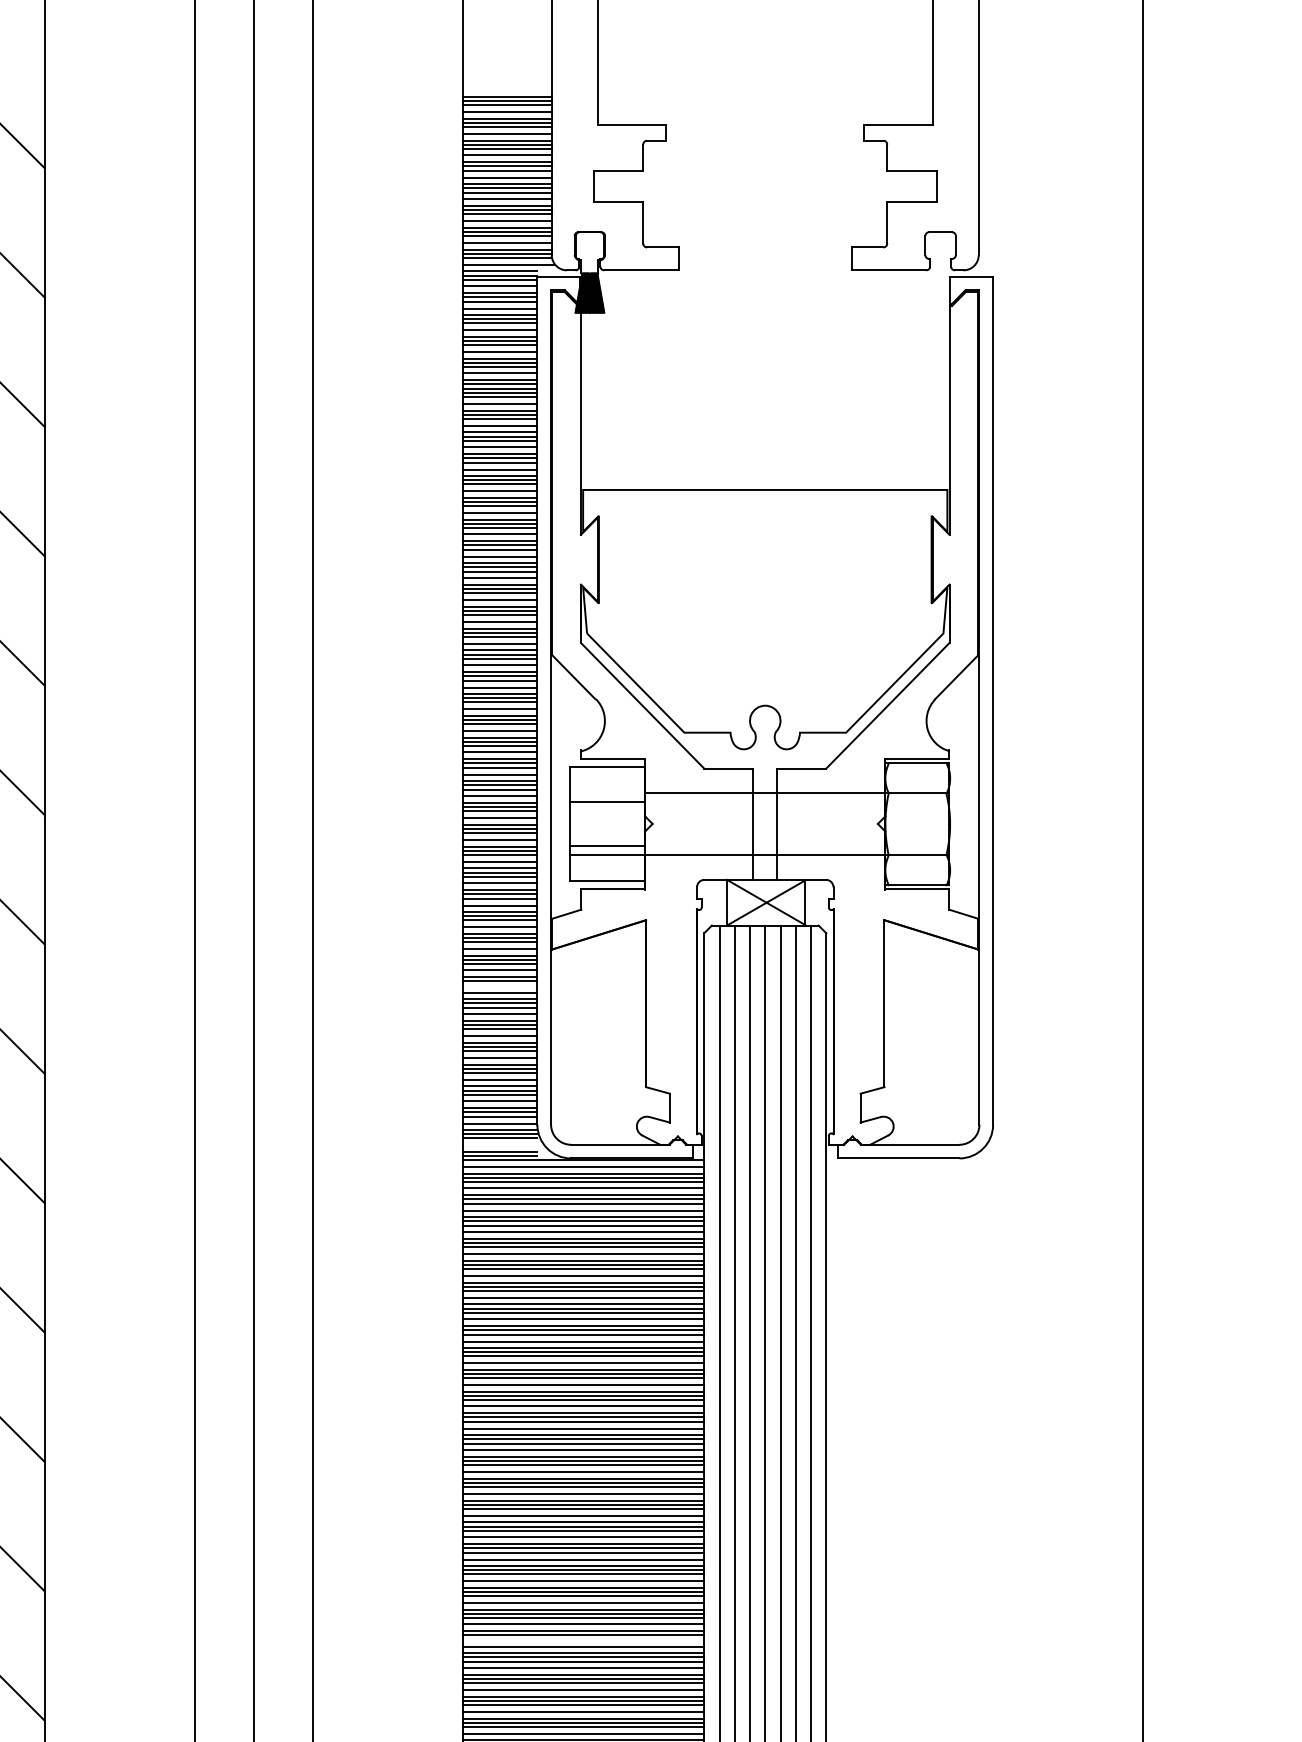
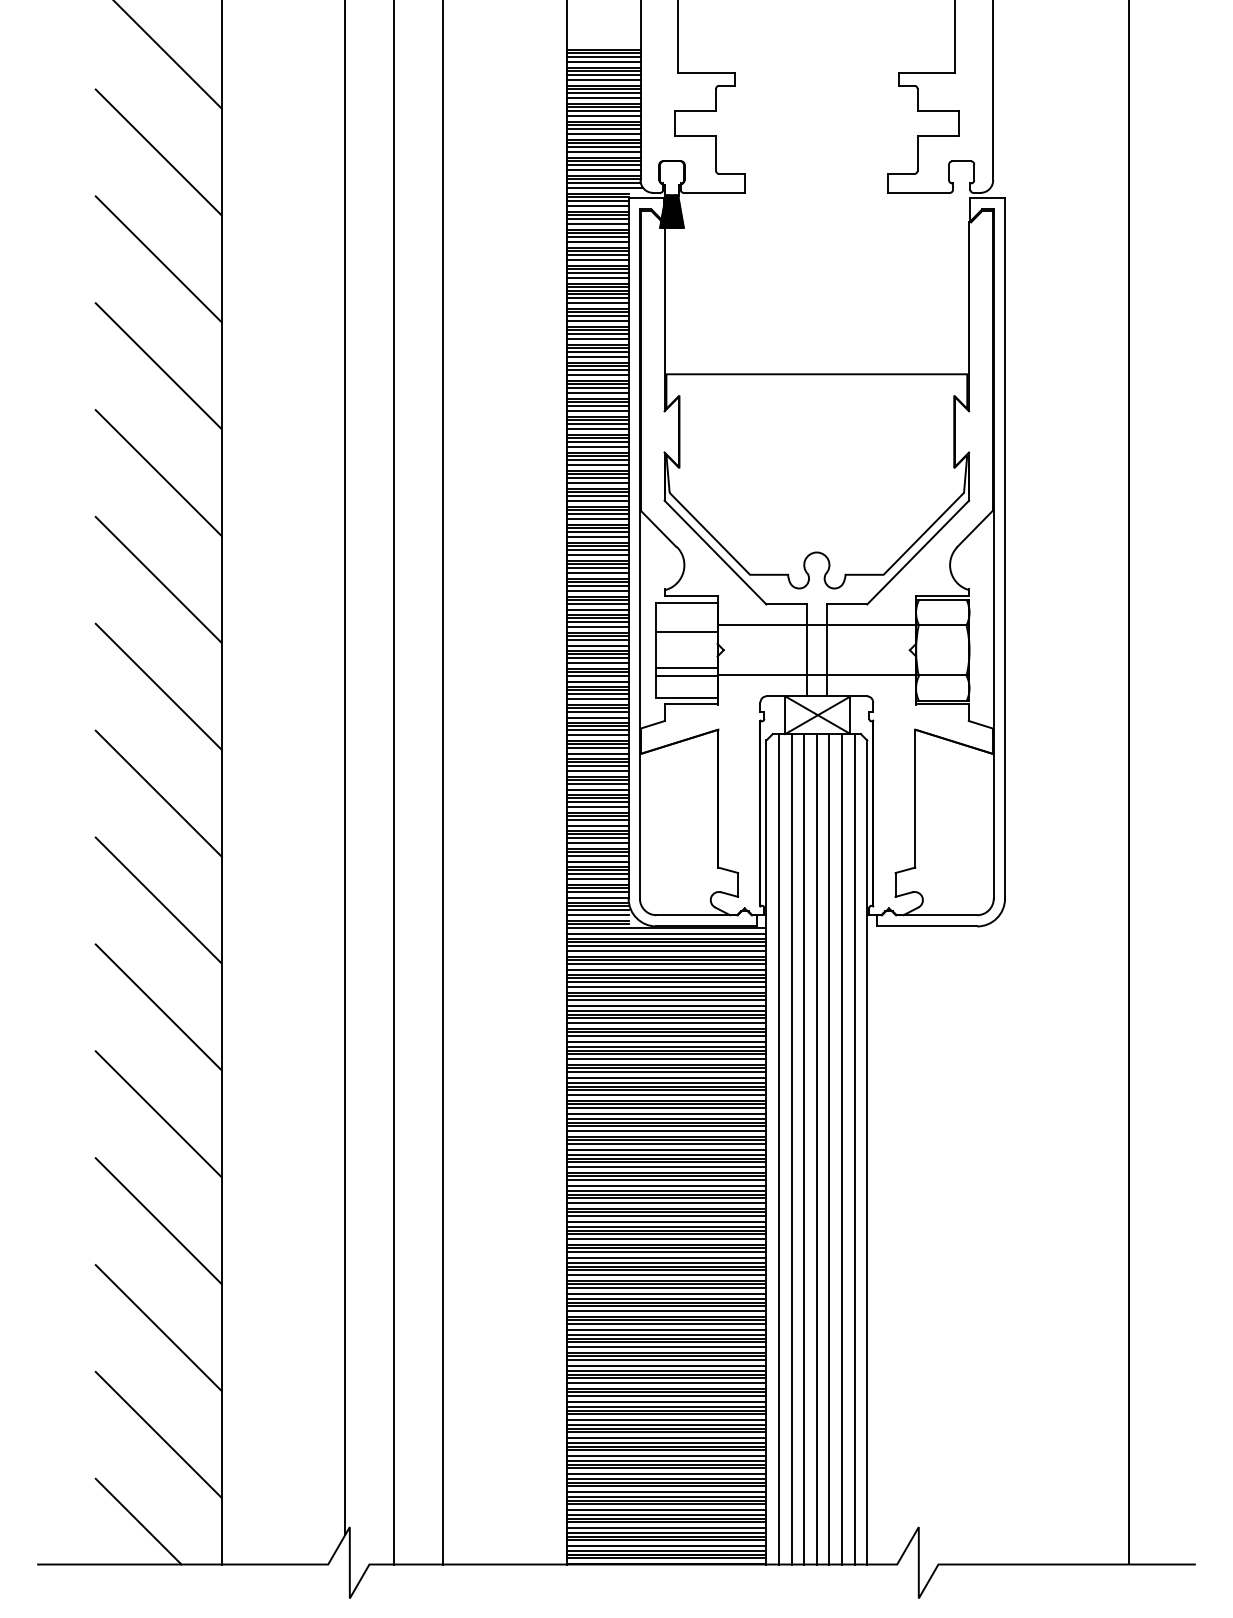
line: (499, 985) -> (597, 783), added
line: (499, 1145) -> (597, 915), added
line: (583, 1640) -> (666, 1324), added

